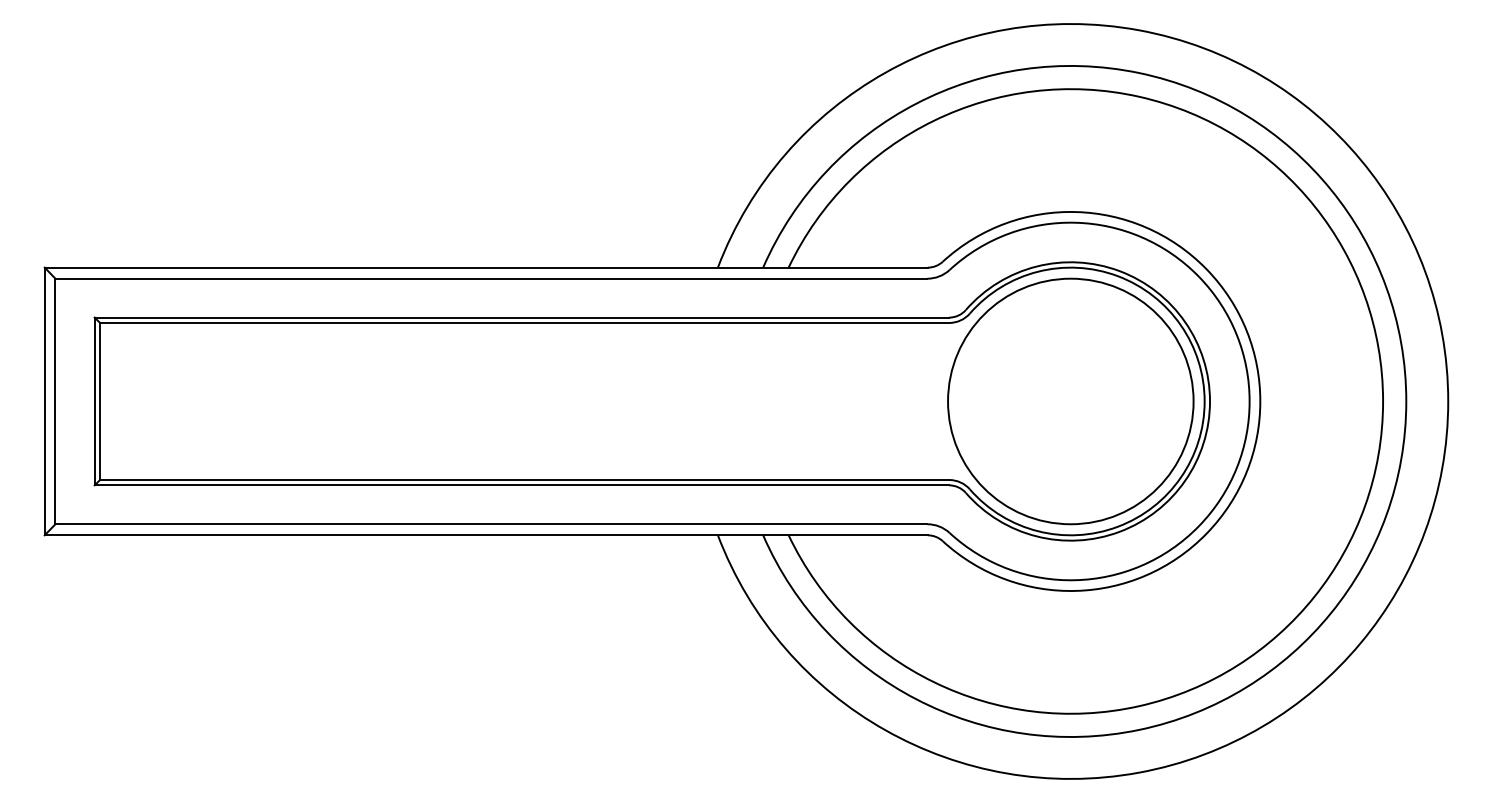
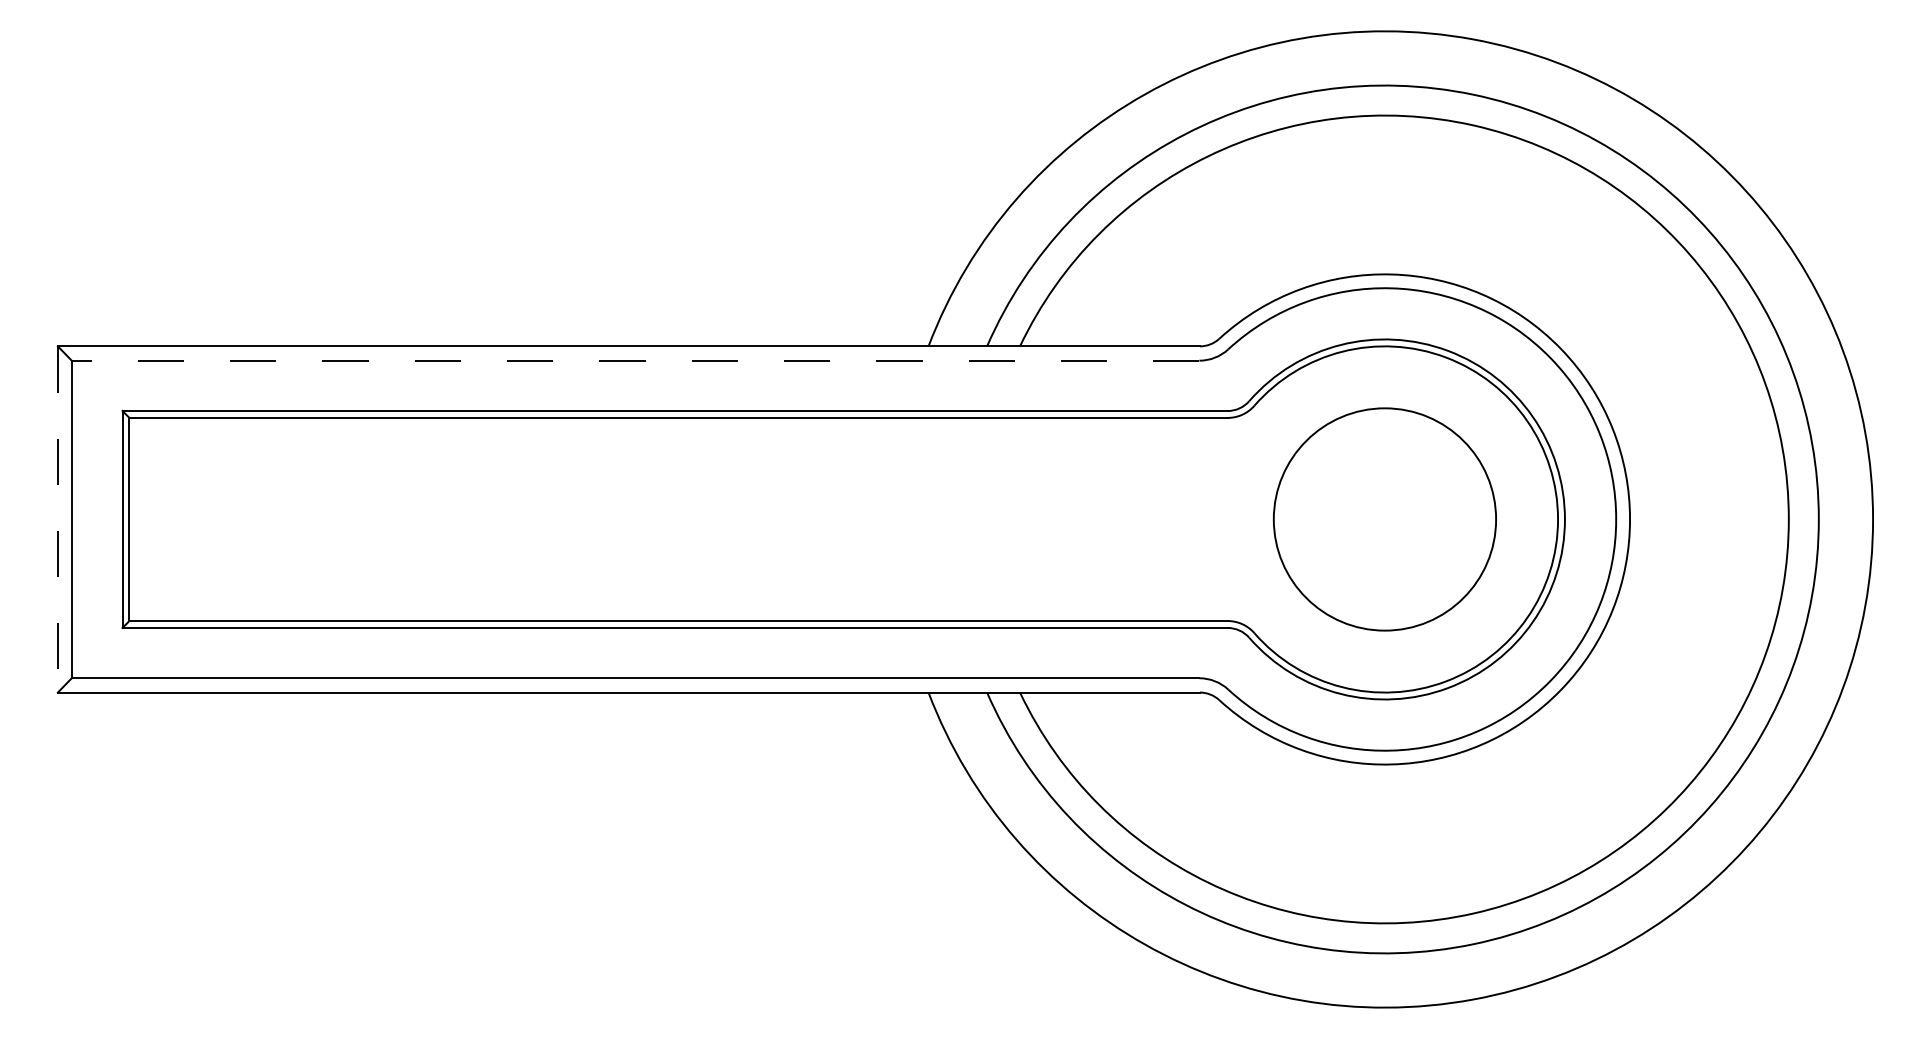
line: (491, 278) -> (635, 360), solid -> dashed
line: (44, 401) -> (57, 519), solid -> dashed
circle: (1070, 401) -> (1384, 519), size x0.7

